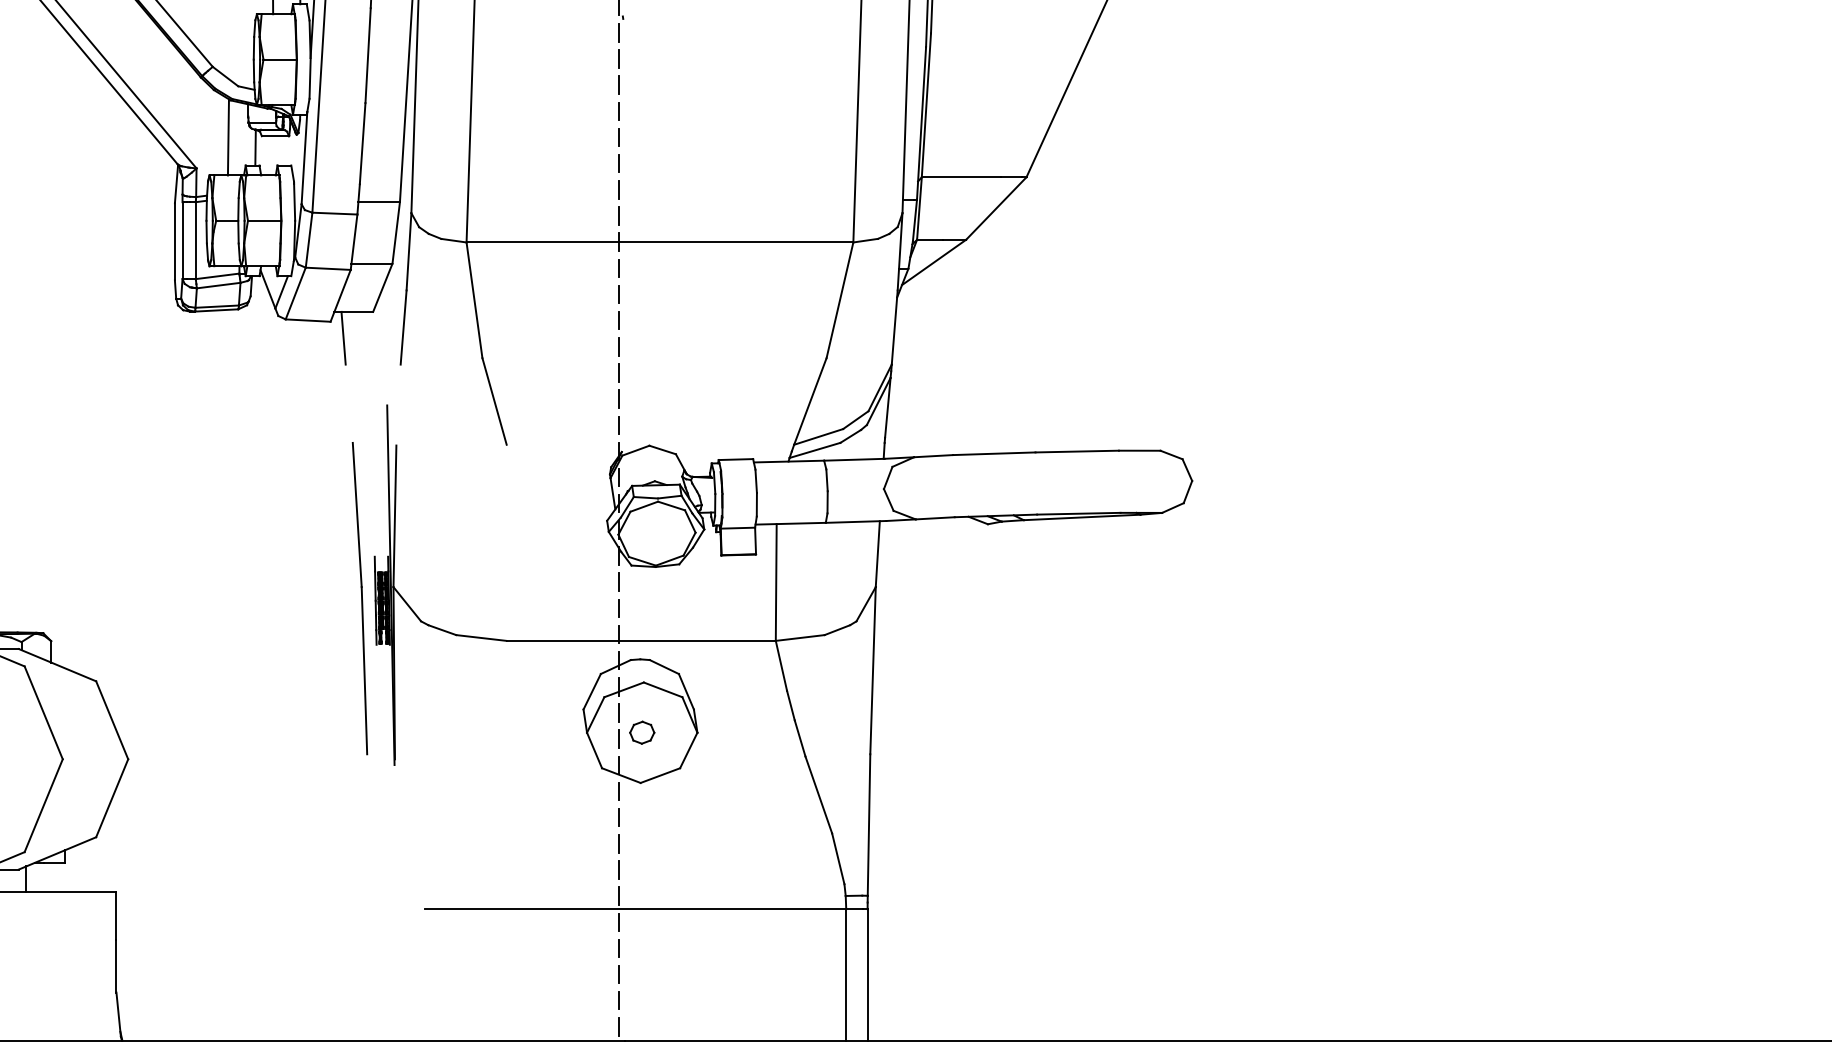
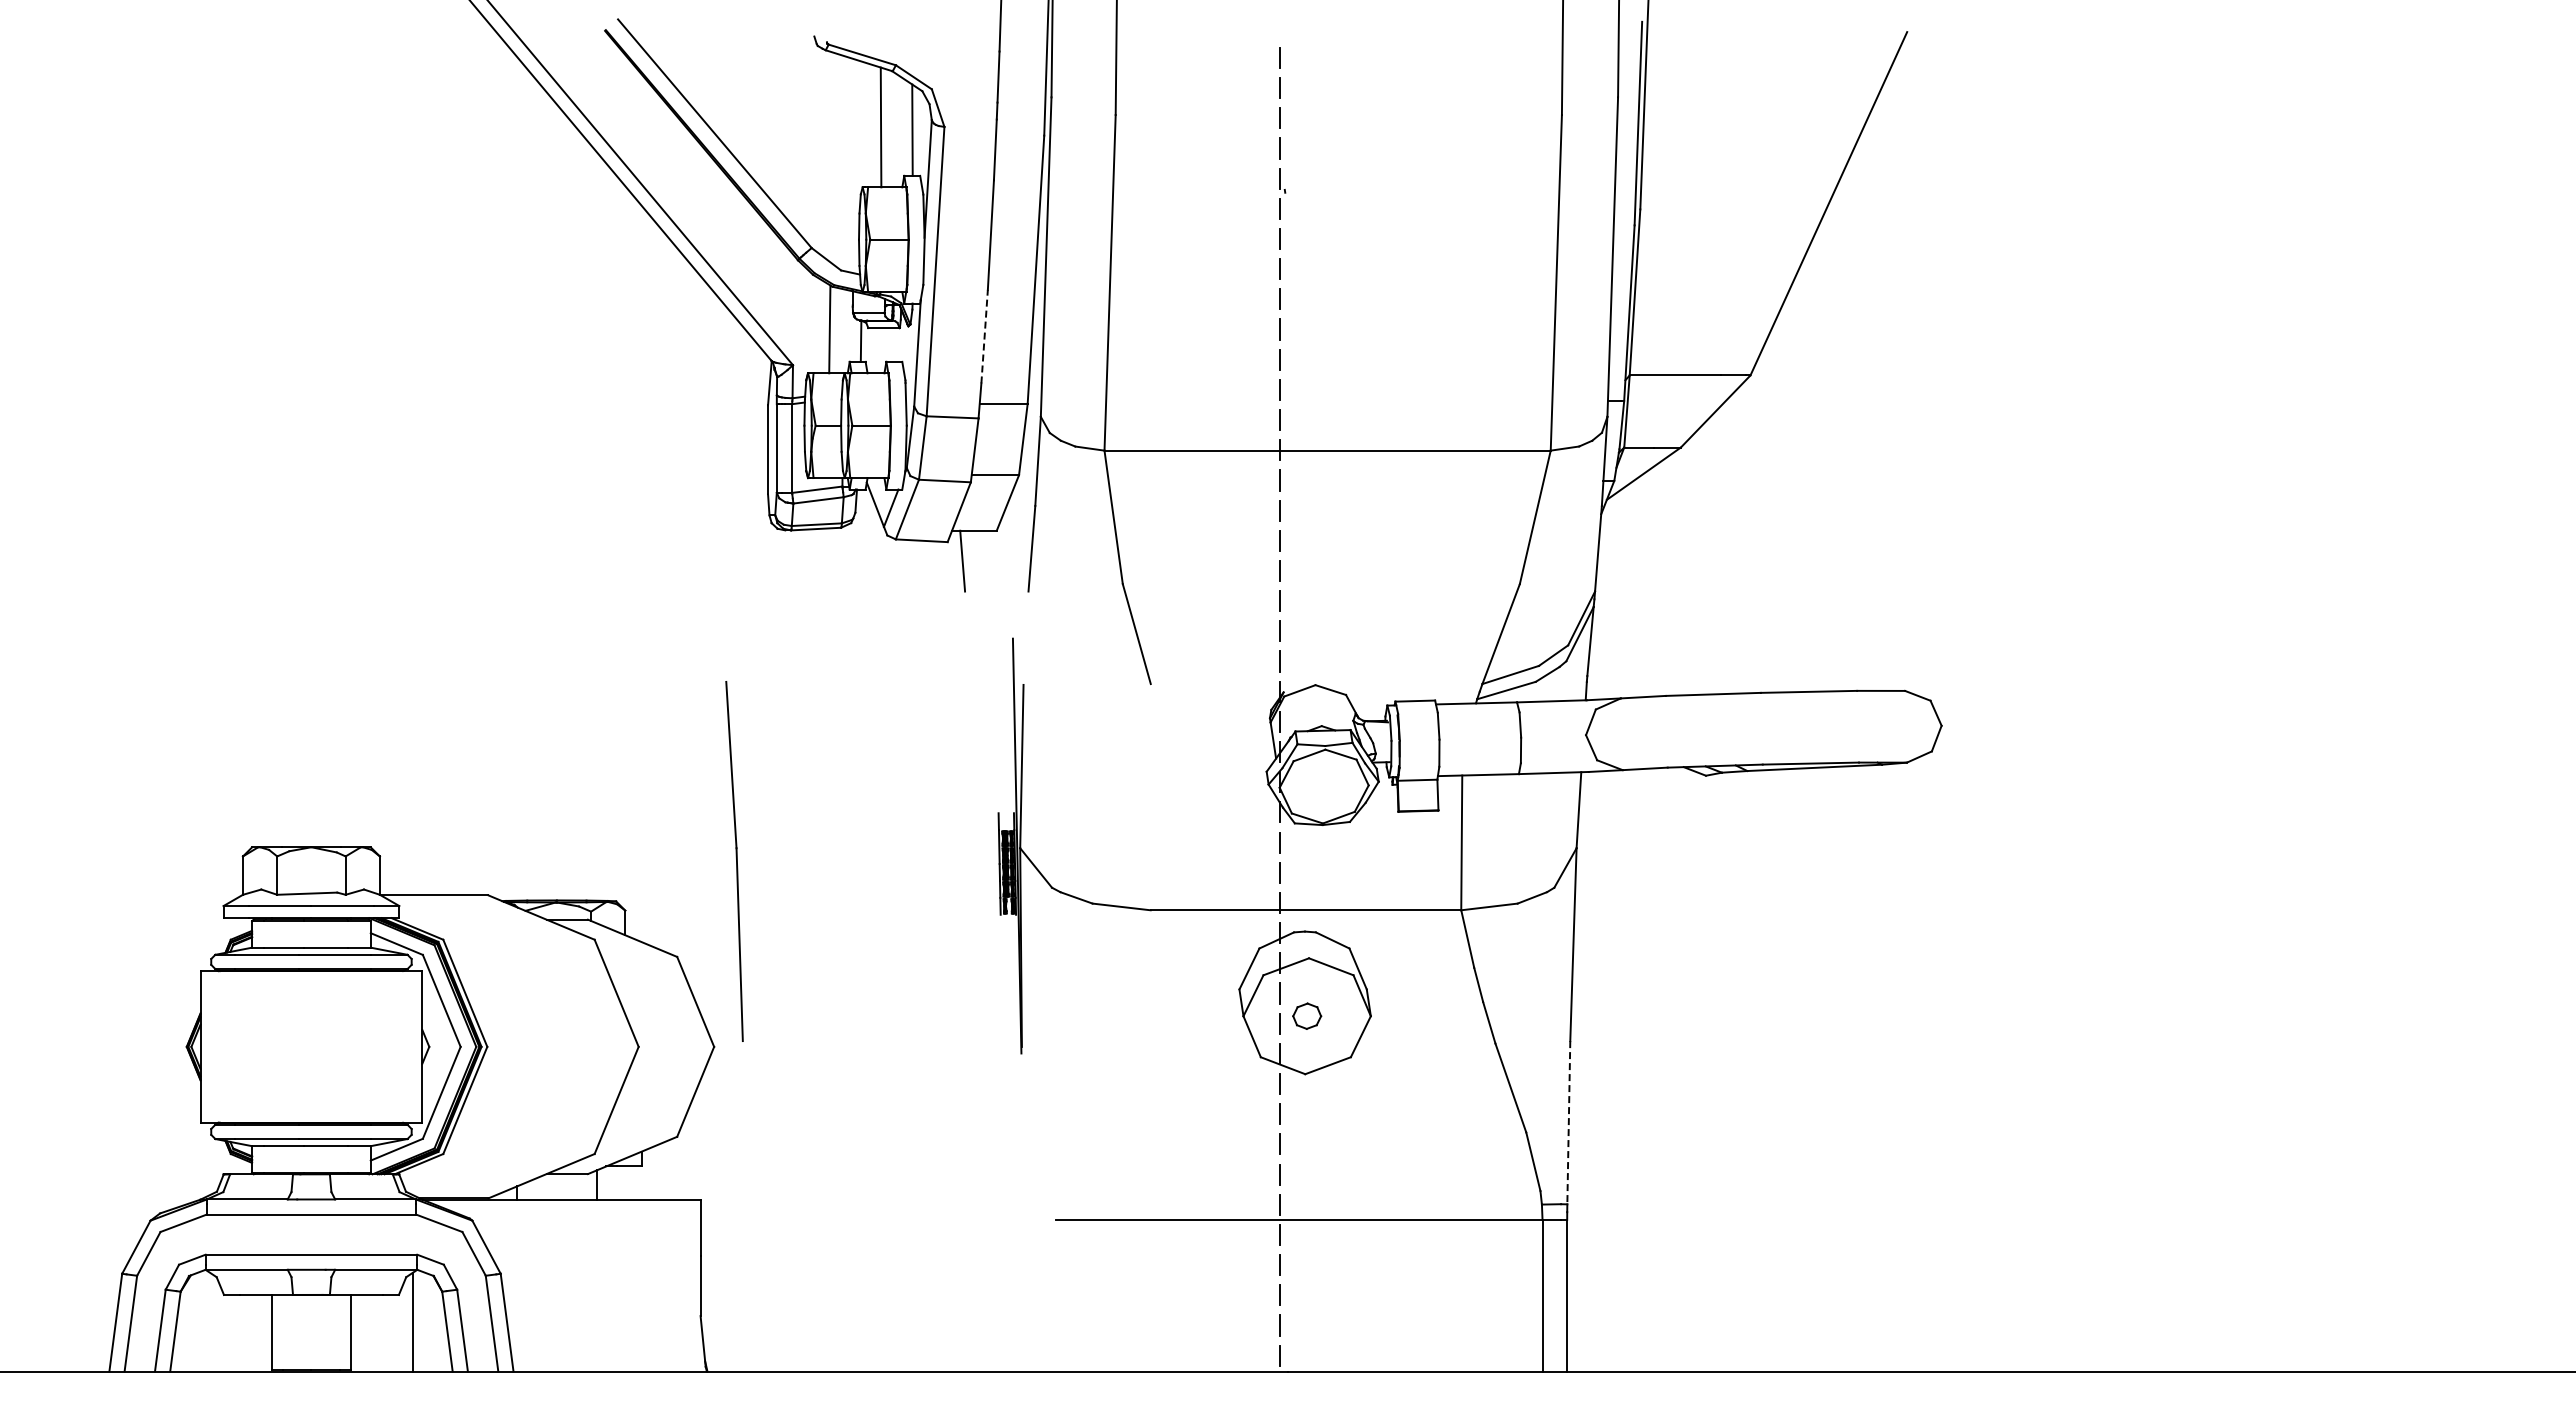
line: (362, 143) -> (984, 336), solid -> dashed
part: (359, 598) -> (734, 861), moved
line: (868, 824) -> (1568, 1122), solid -> dashed

